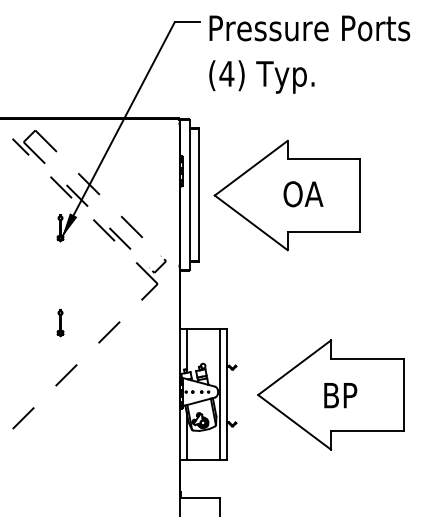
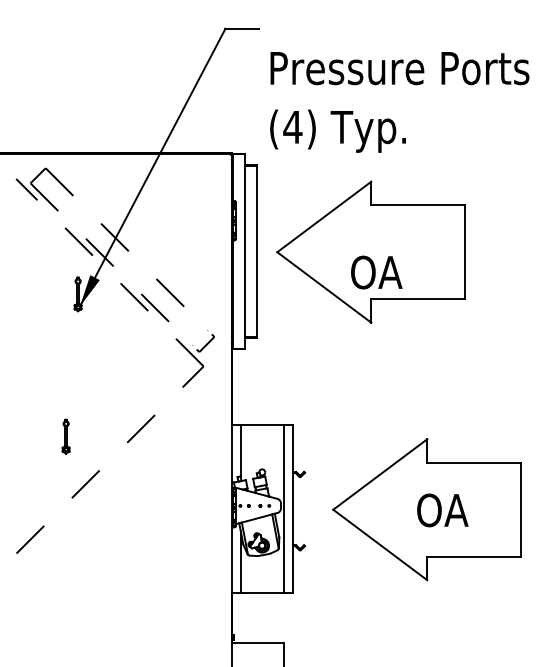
text: (309, 54) -> (399, 102), moved
text: (303, 194) -> (376, 272), moved
part: (60, 322) -> (65, 436), moved
text: (342, 395) -> (442, 510), BP -> OA

